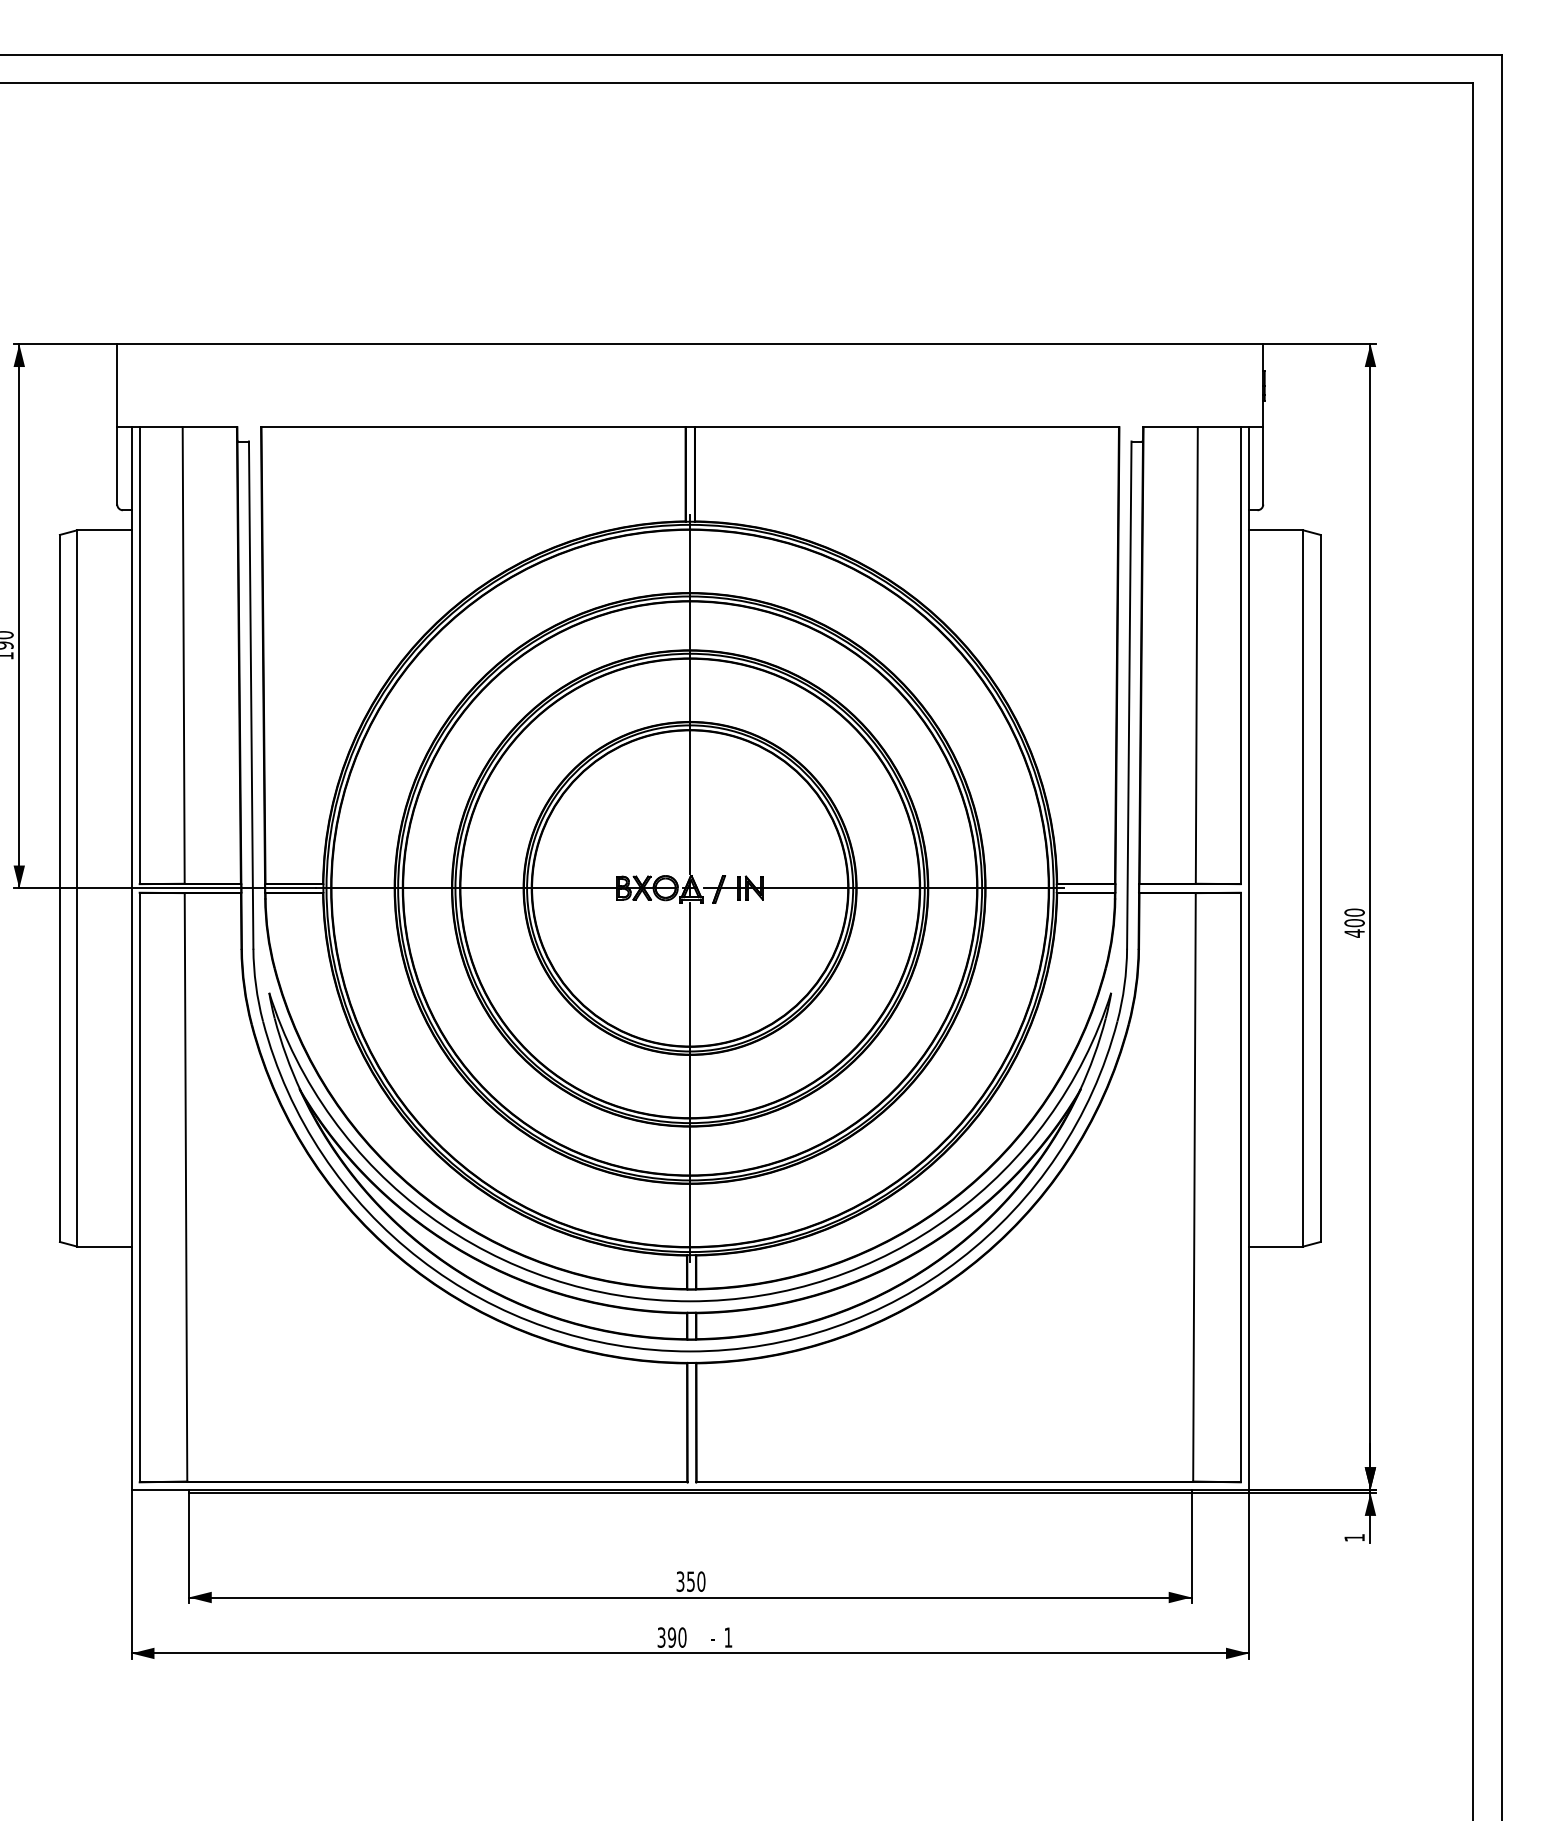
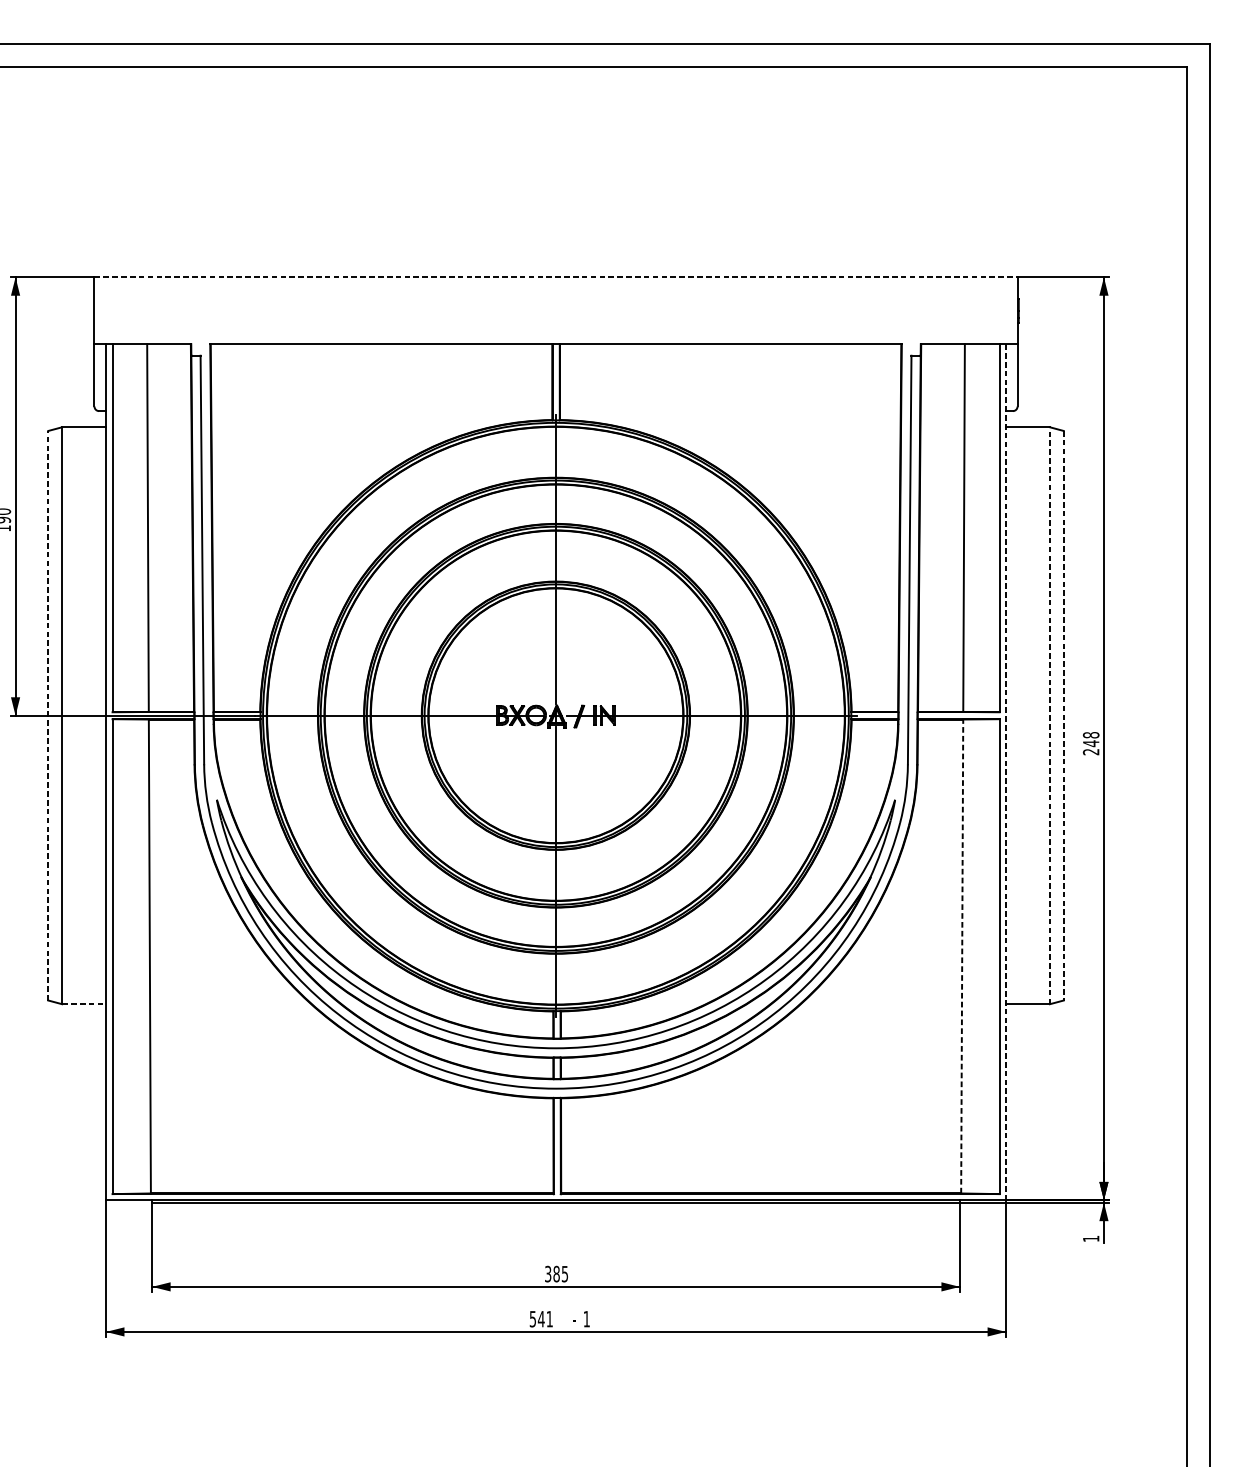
line: (690, 344) -> (556, 277), solid -> dashed
line: (1303, 887) -> (1050, 714), solid -> dashed
line: (59, 888) -> (47, 715), solid -> dashed
line: (1320, 888) -> (1063, 715), solid -> dashed
text: (1354, 922) -> (1091, 743), 400 -> 248
line: (1248, 959) -> (1005, 772), solid -> dashed
line: (1194, 1186) -> (962, 955), solid -> dashed
line: (104, 1246) -> (84, 1004), solid -> dashed
text: (696, 1581) -> (561, 1273), 350 -> 385
text: (672, 1637) -> (541, 1319), 390 -> 541

